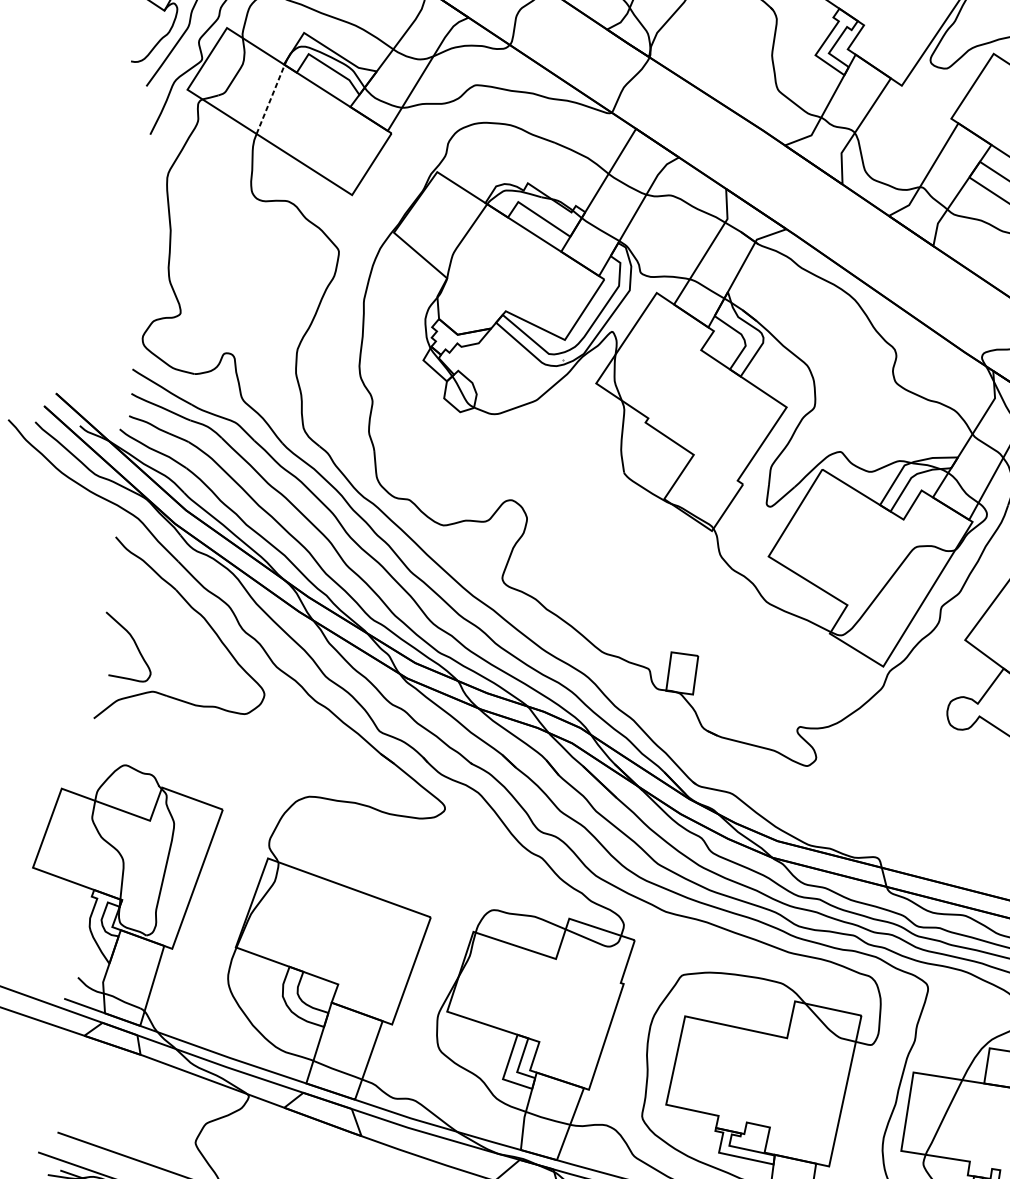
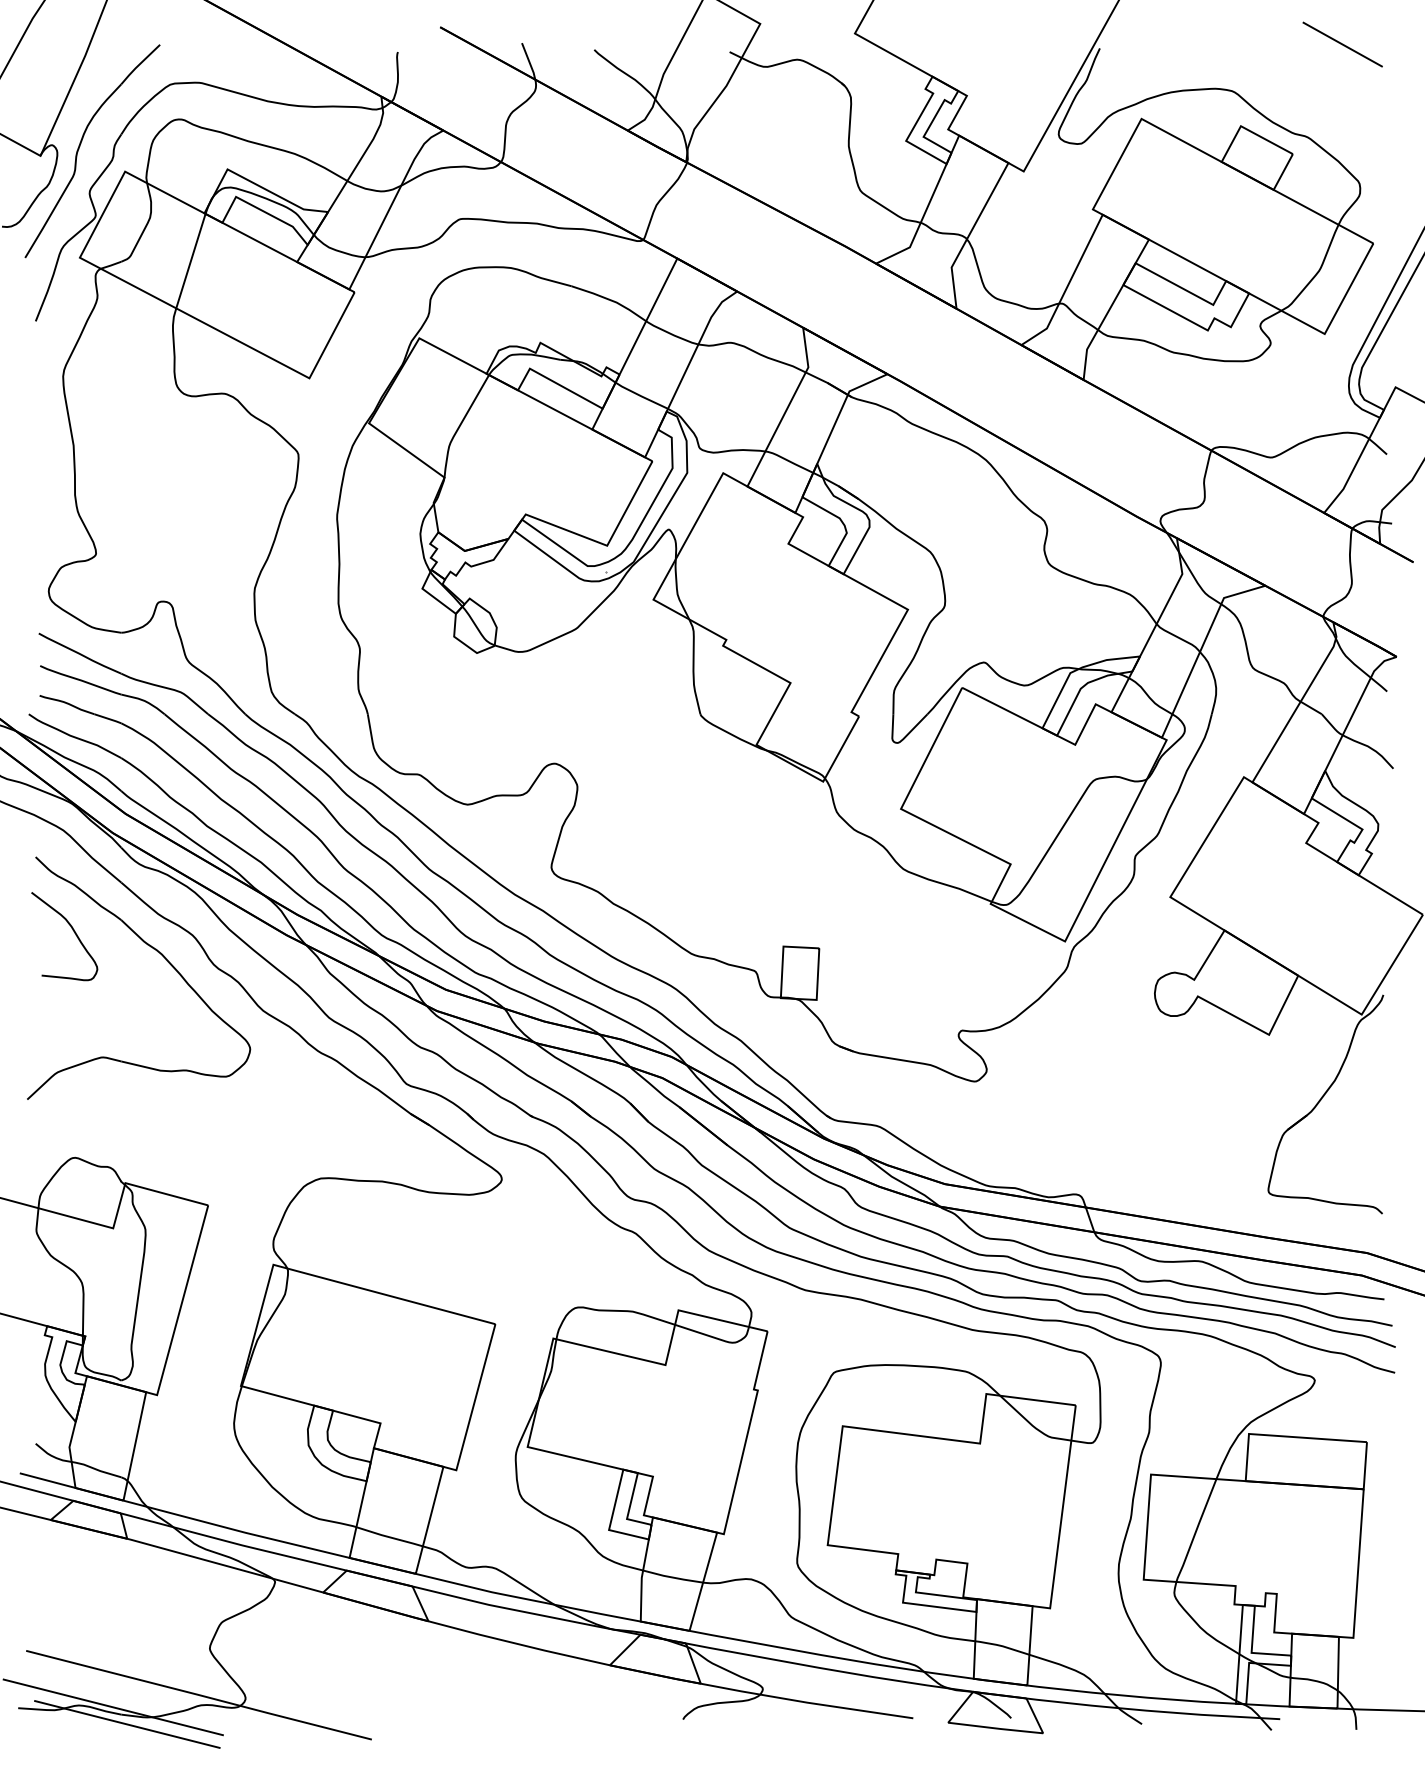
line: (271, 99) -> (191, 260), dashed -> solid
curve: (134, 643) -> (72, 930), moved

